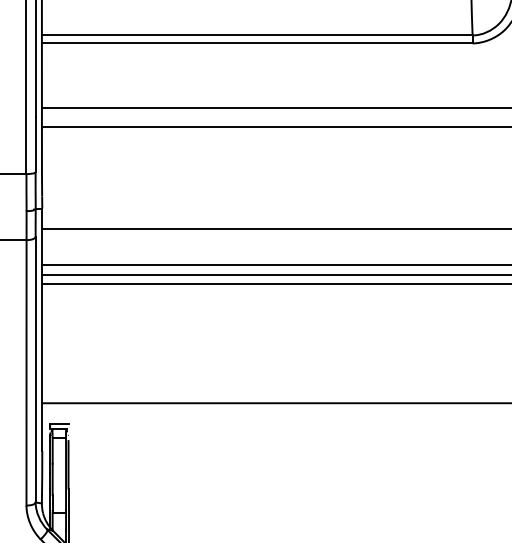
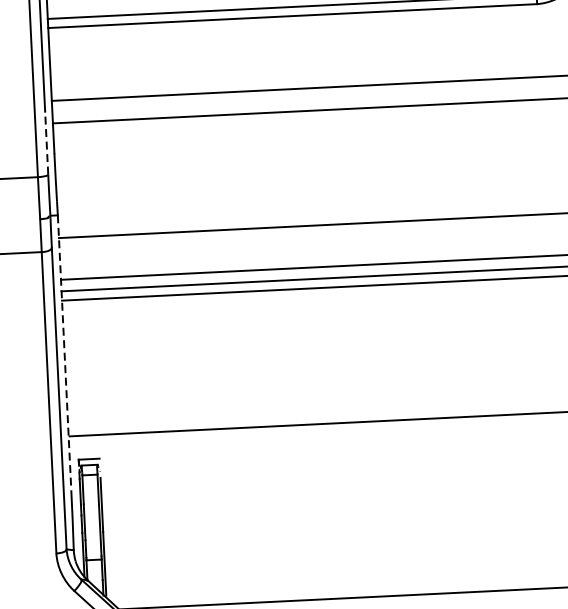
line: (35, 144) -> (46, 143), solid -> dashed
line: (42, 330) -> (64, 353), solid -> dashed

